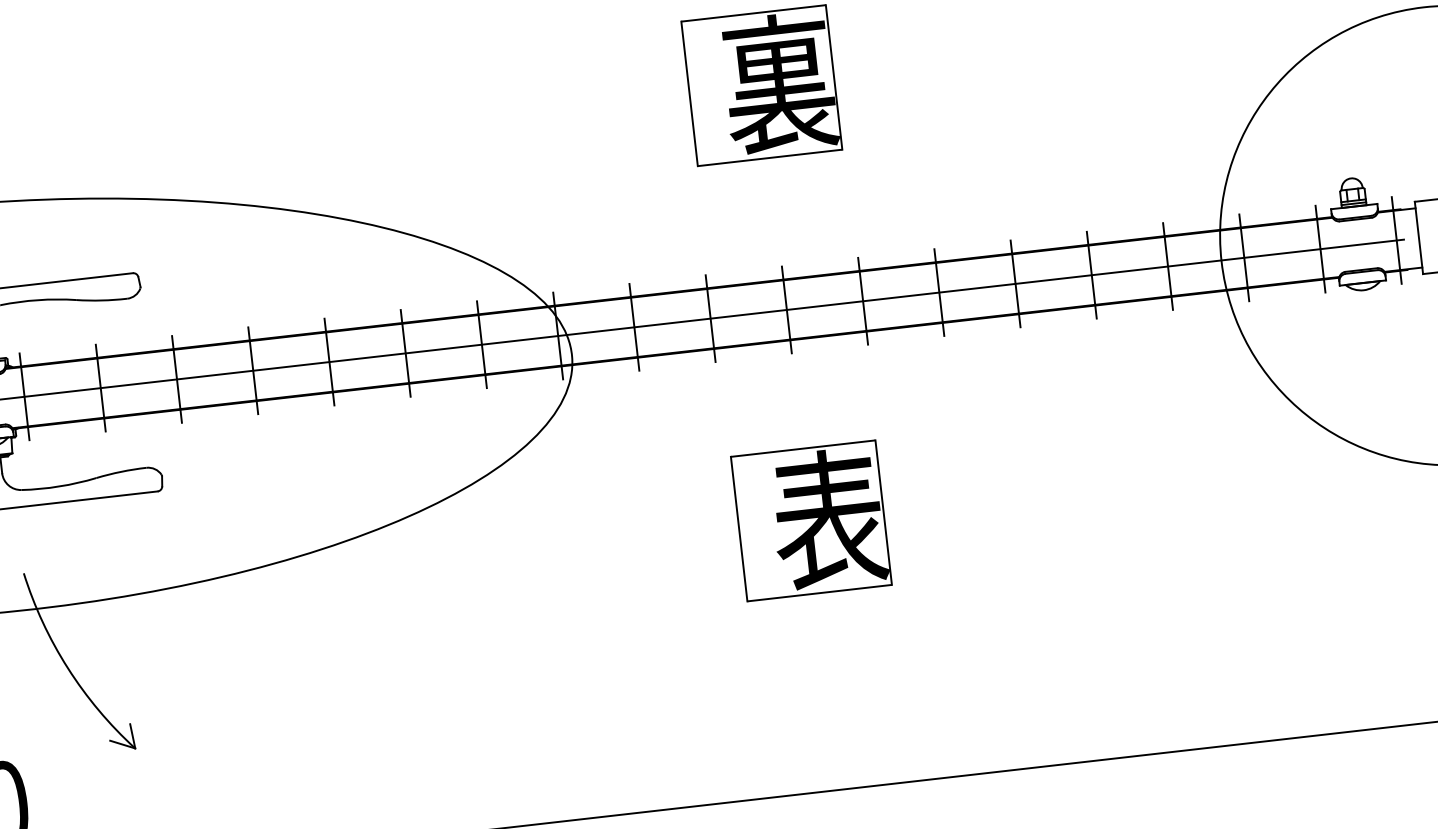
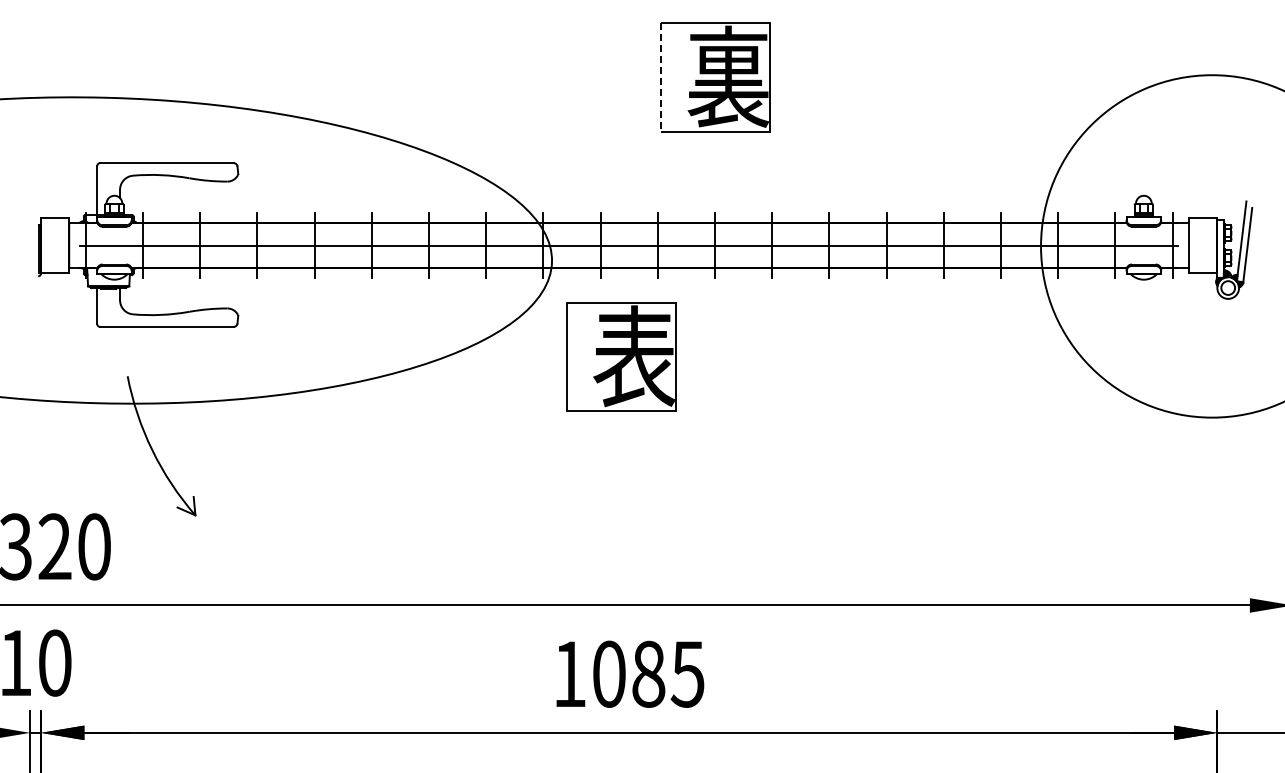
line: (690, 94) -> (661, 77), solid -> dashed
part: (811, 520) -> (621, 356), moved

